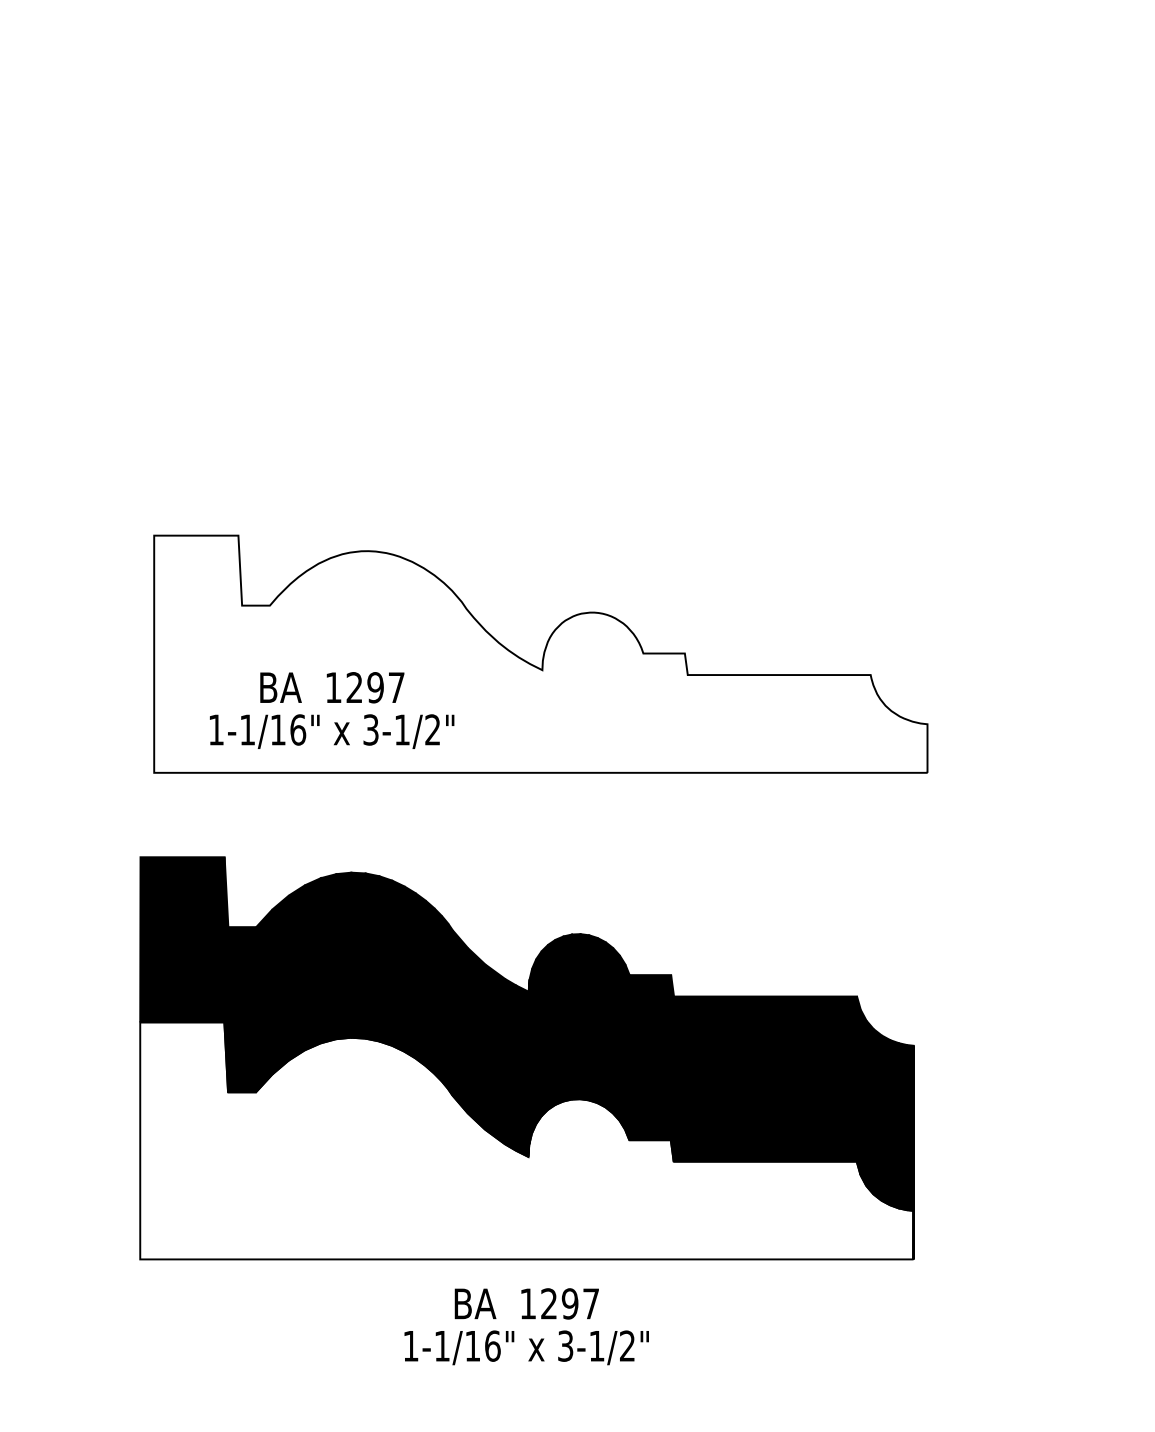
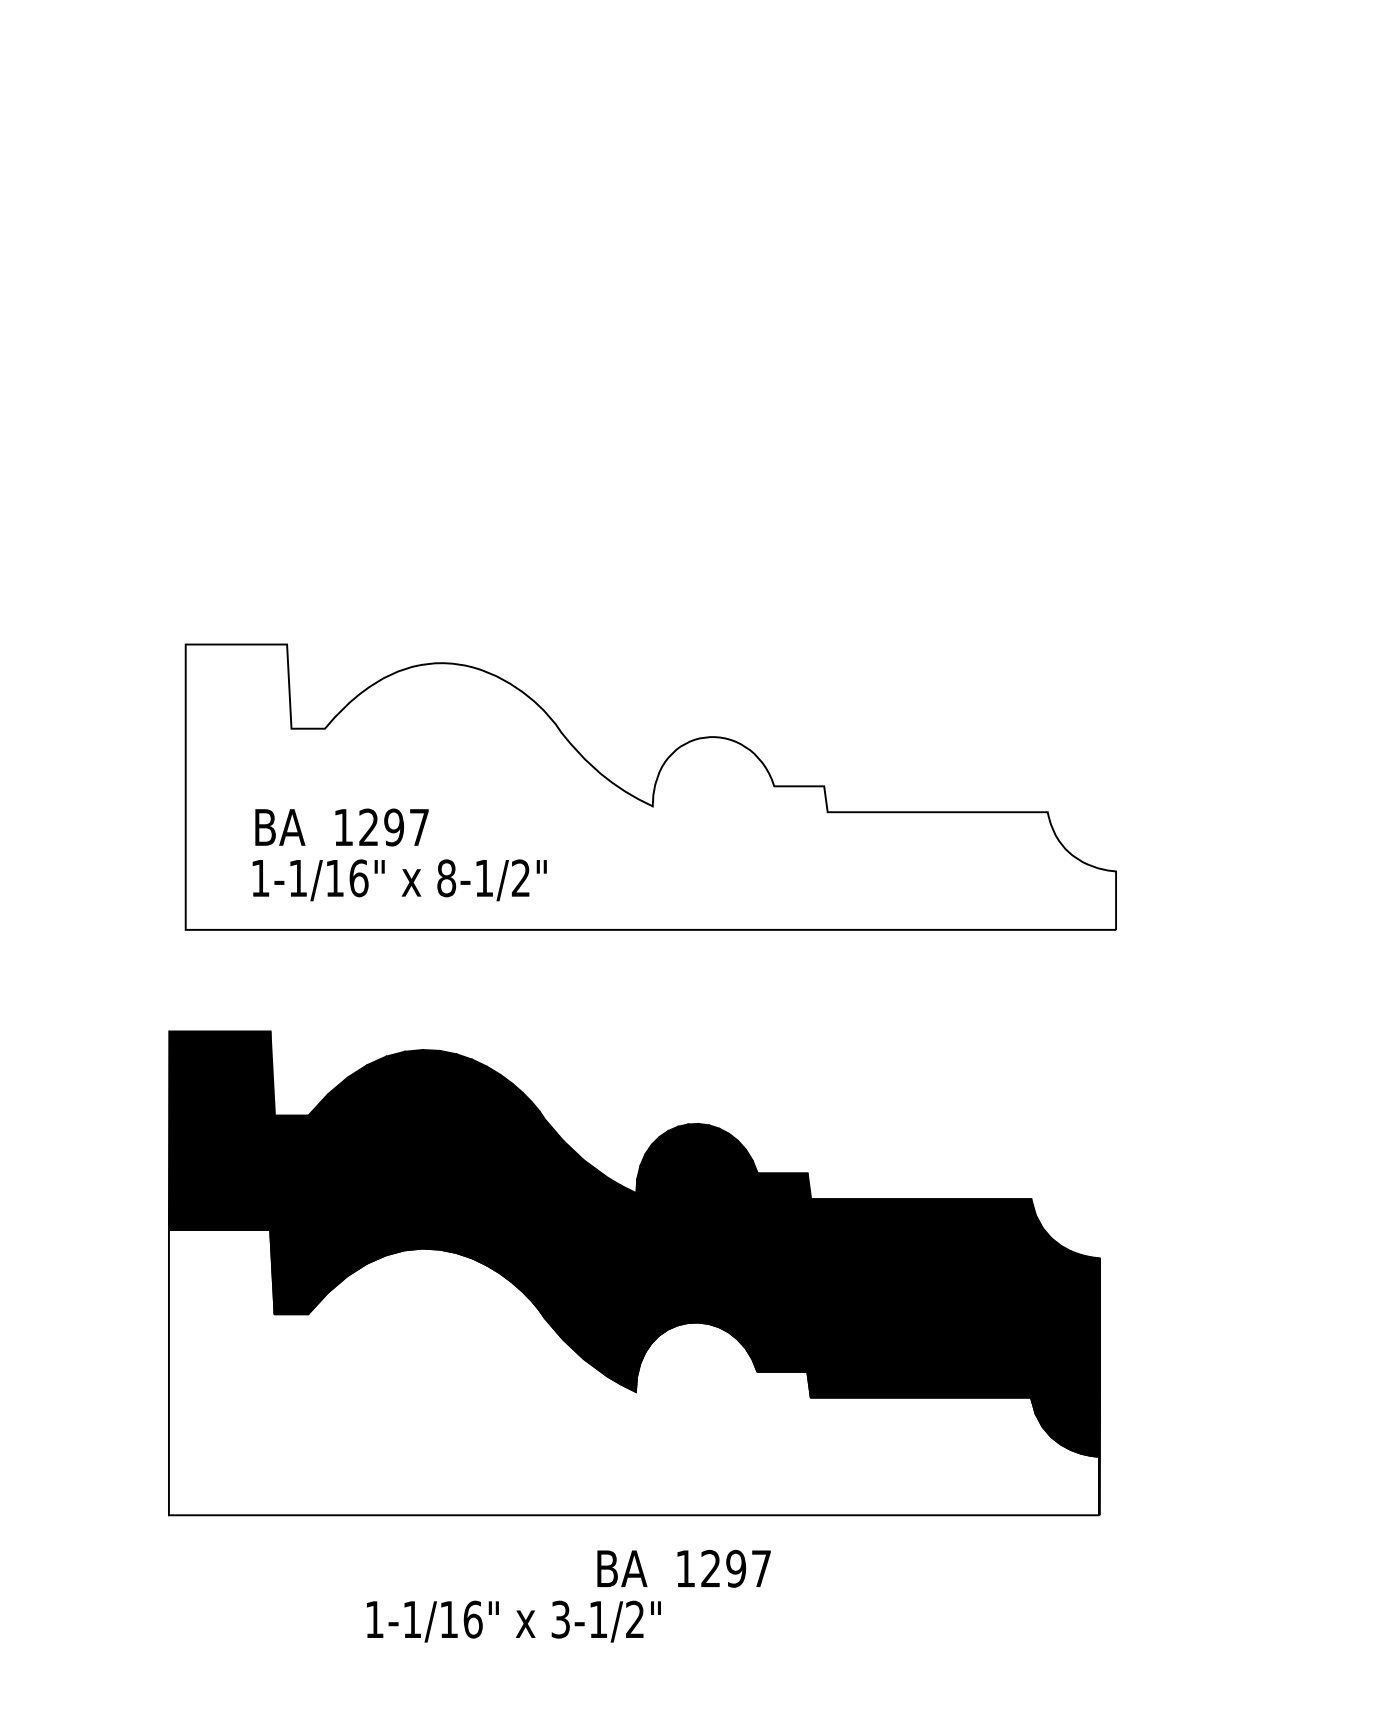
text: (331, 687) -> (341, 827), moved
text: (370, 730) -> (446, 878), 3-1/2" -> 8-1/2"
text: (526, 1303) -> (683, 1568), moved
text: (526, 1347) -> (513, 1621), moved

